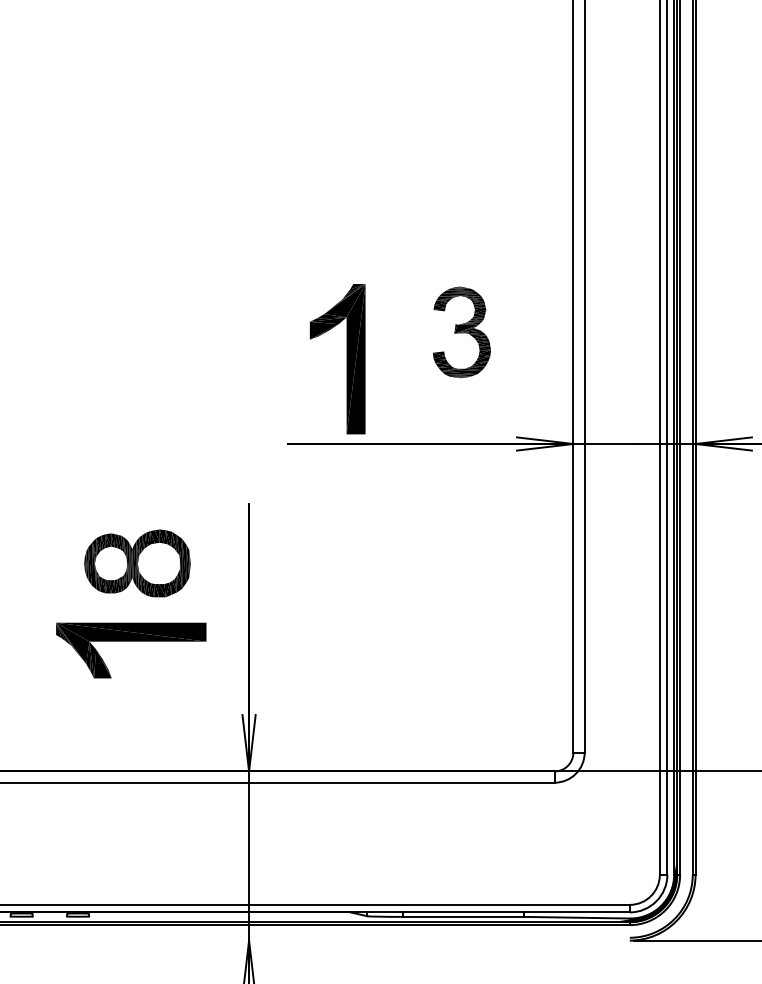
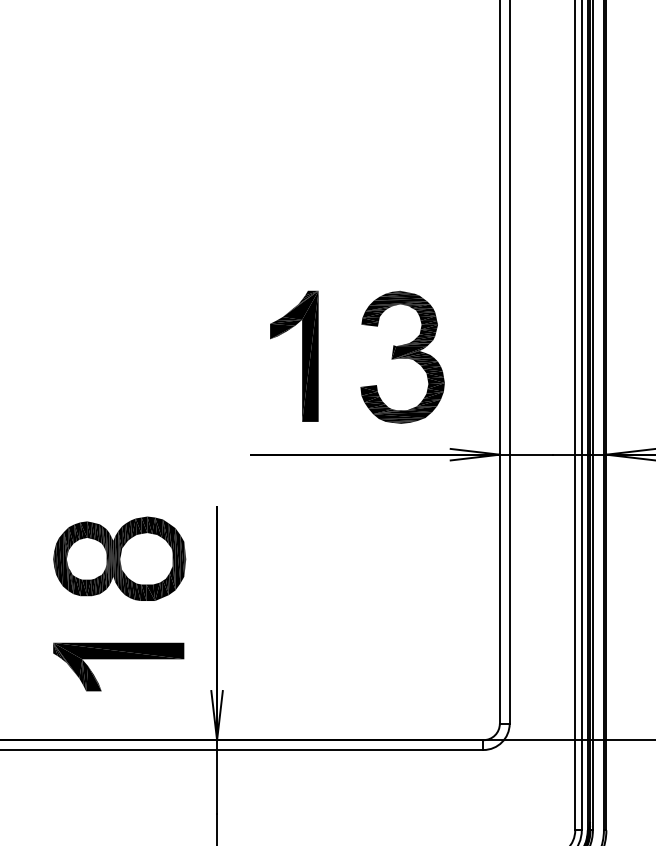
part: (461, 332) -> (402, 357), size x1.67
part: (346, 359) -> (302, 356), moved
part: (137, 563) -> (119, 558), size x1.43
part: (131, 641) -> (118, 659), moved

